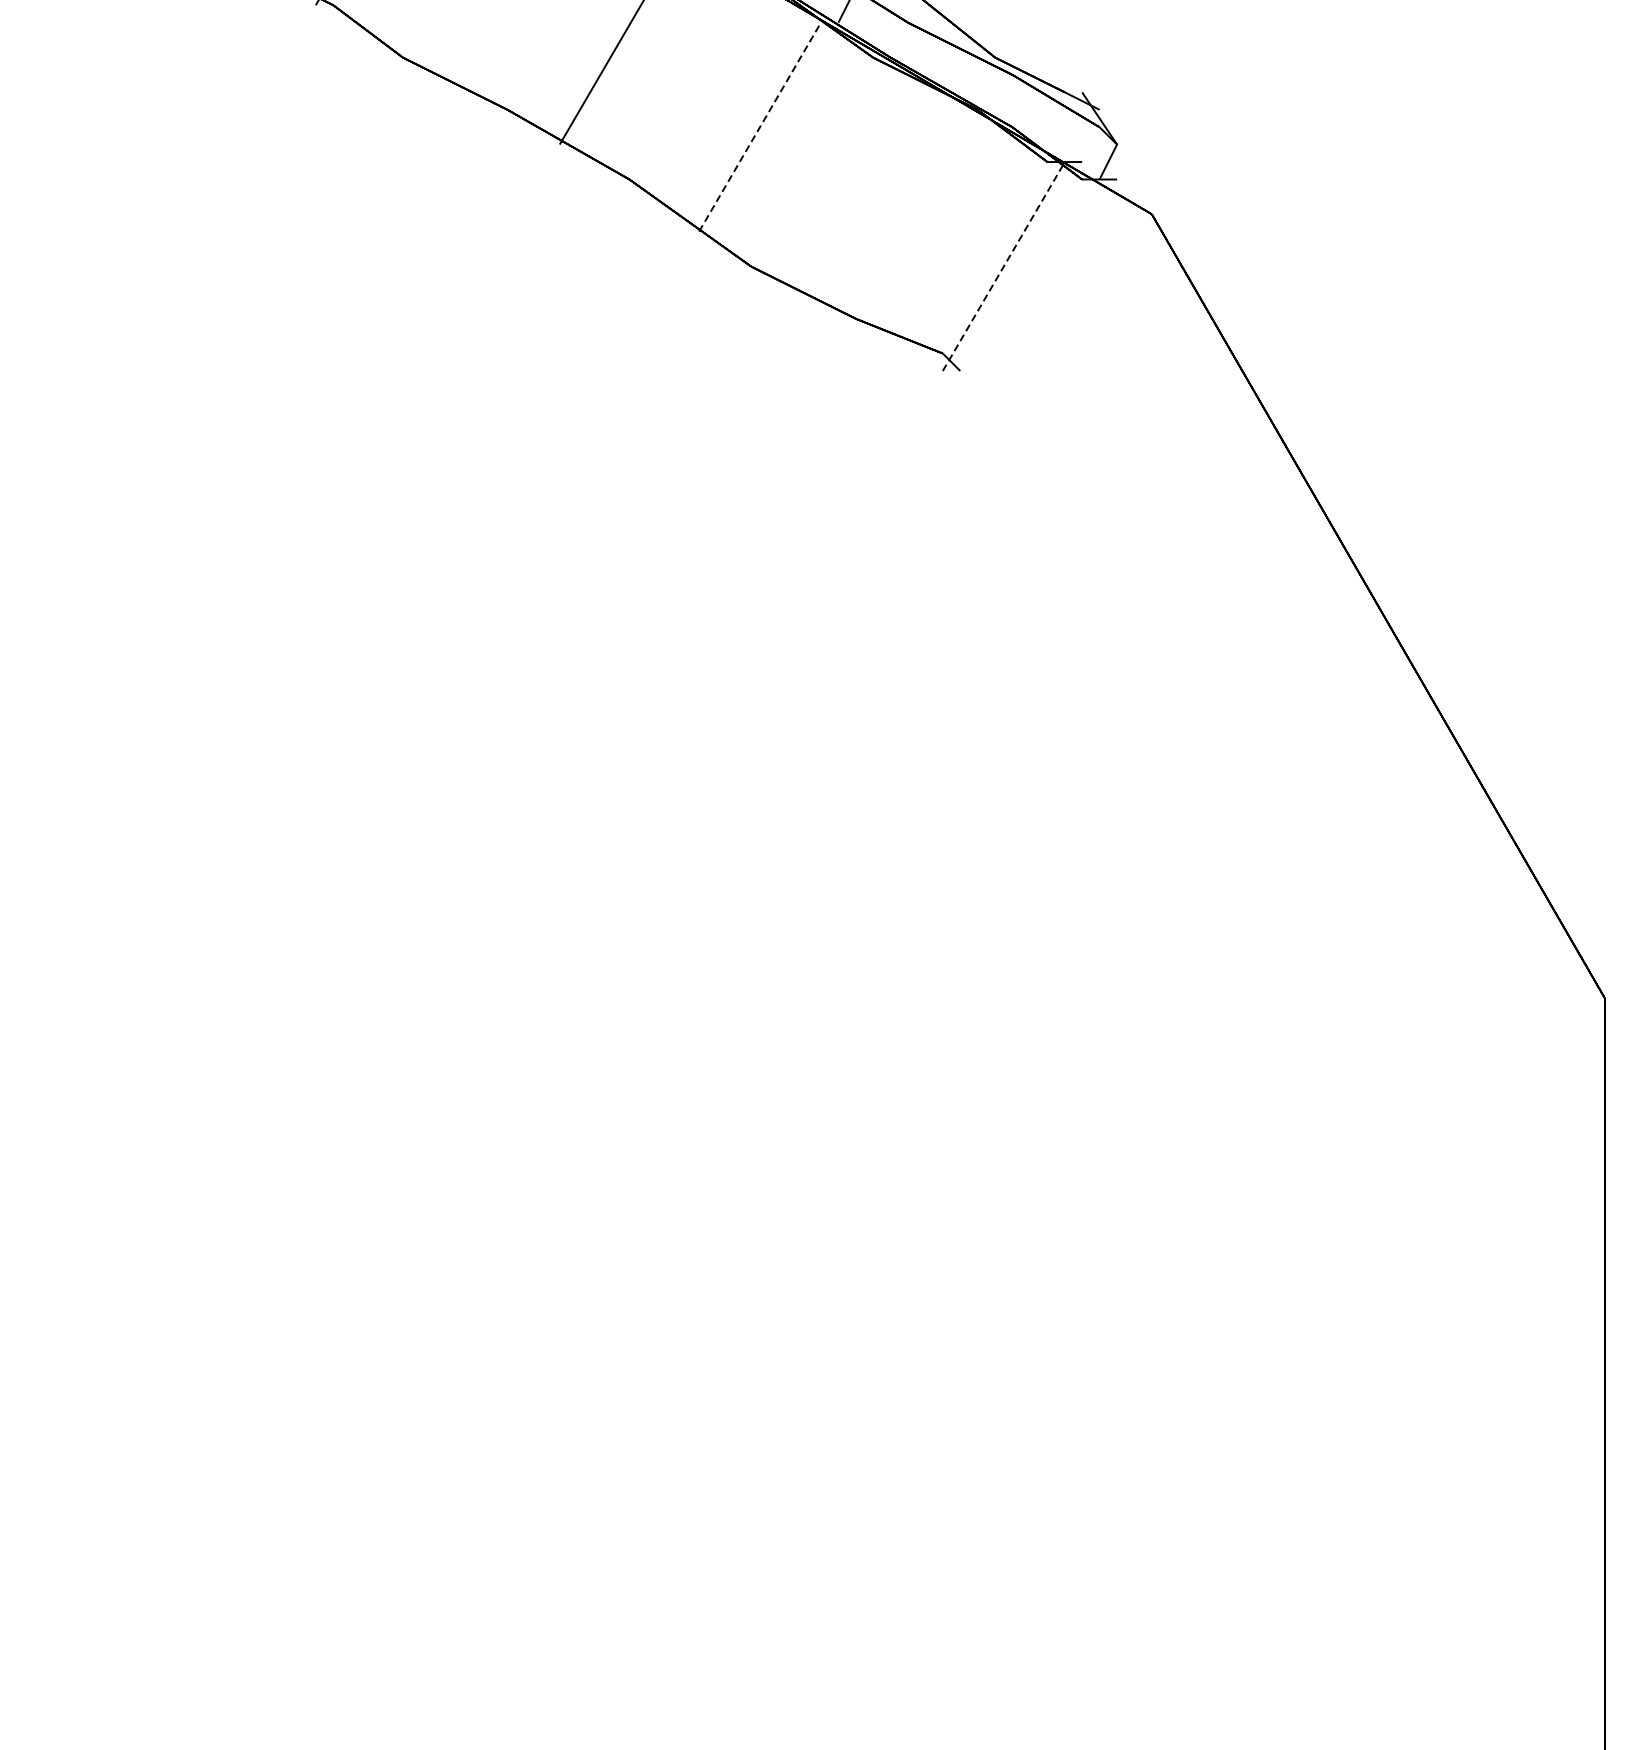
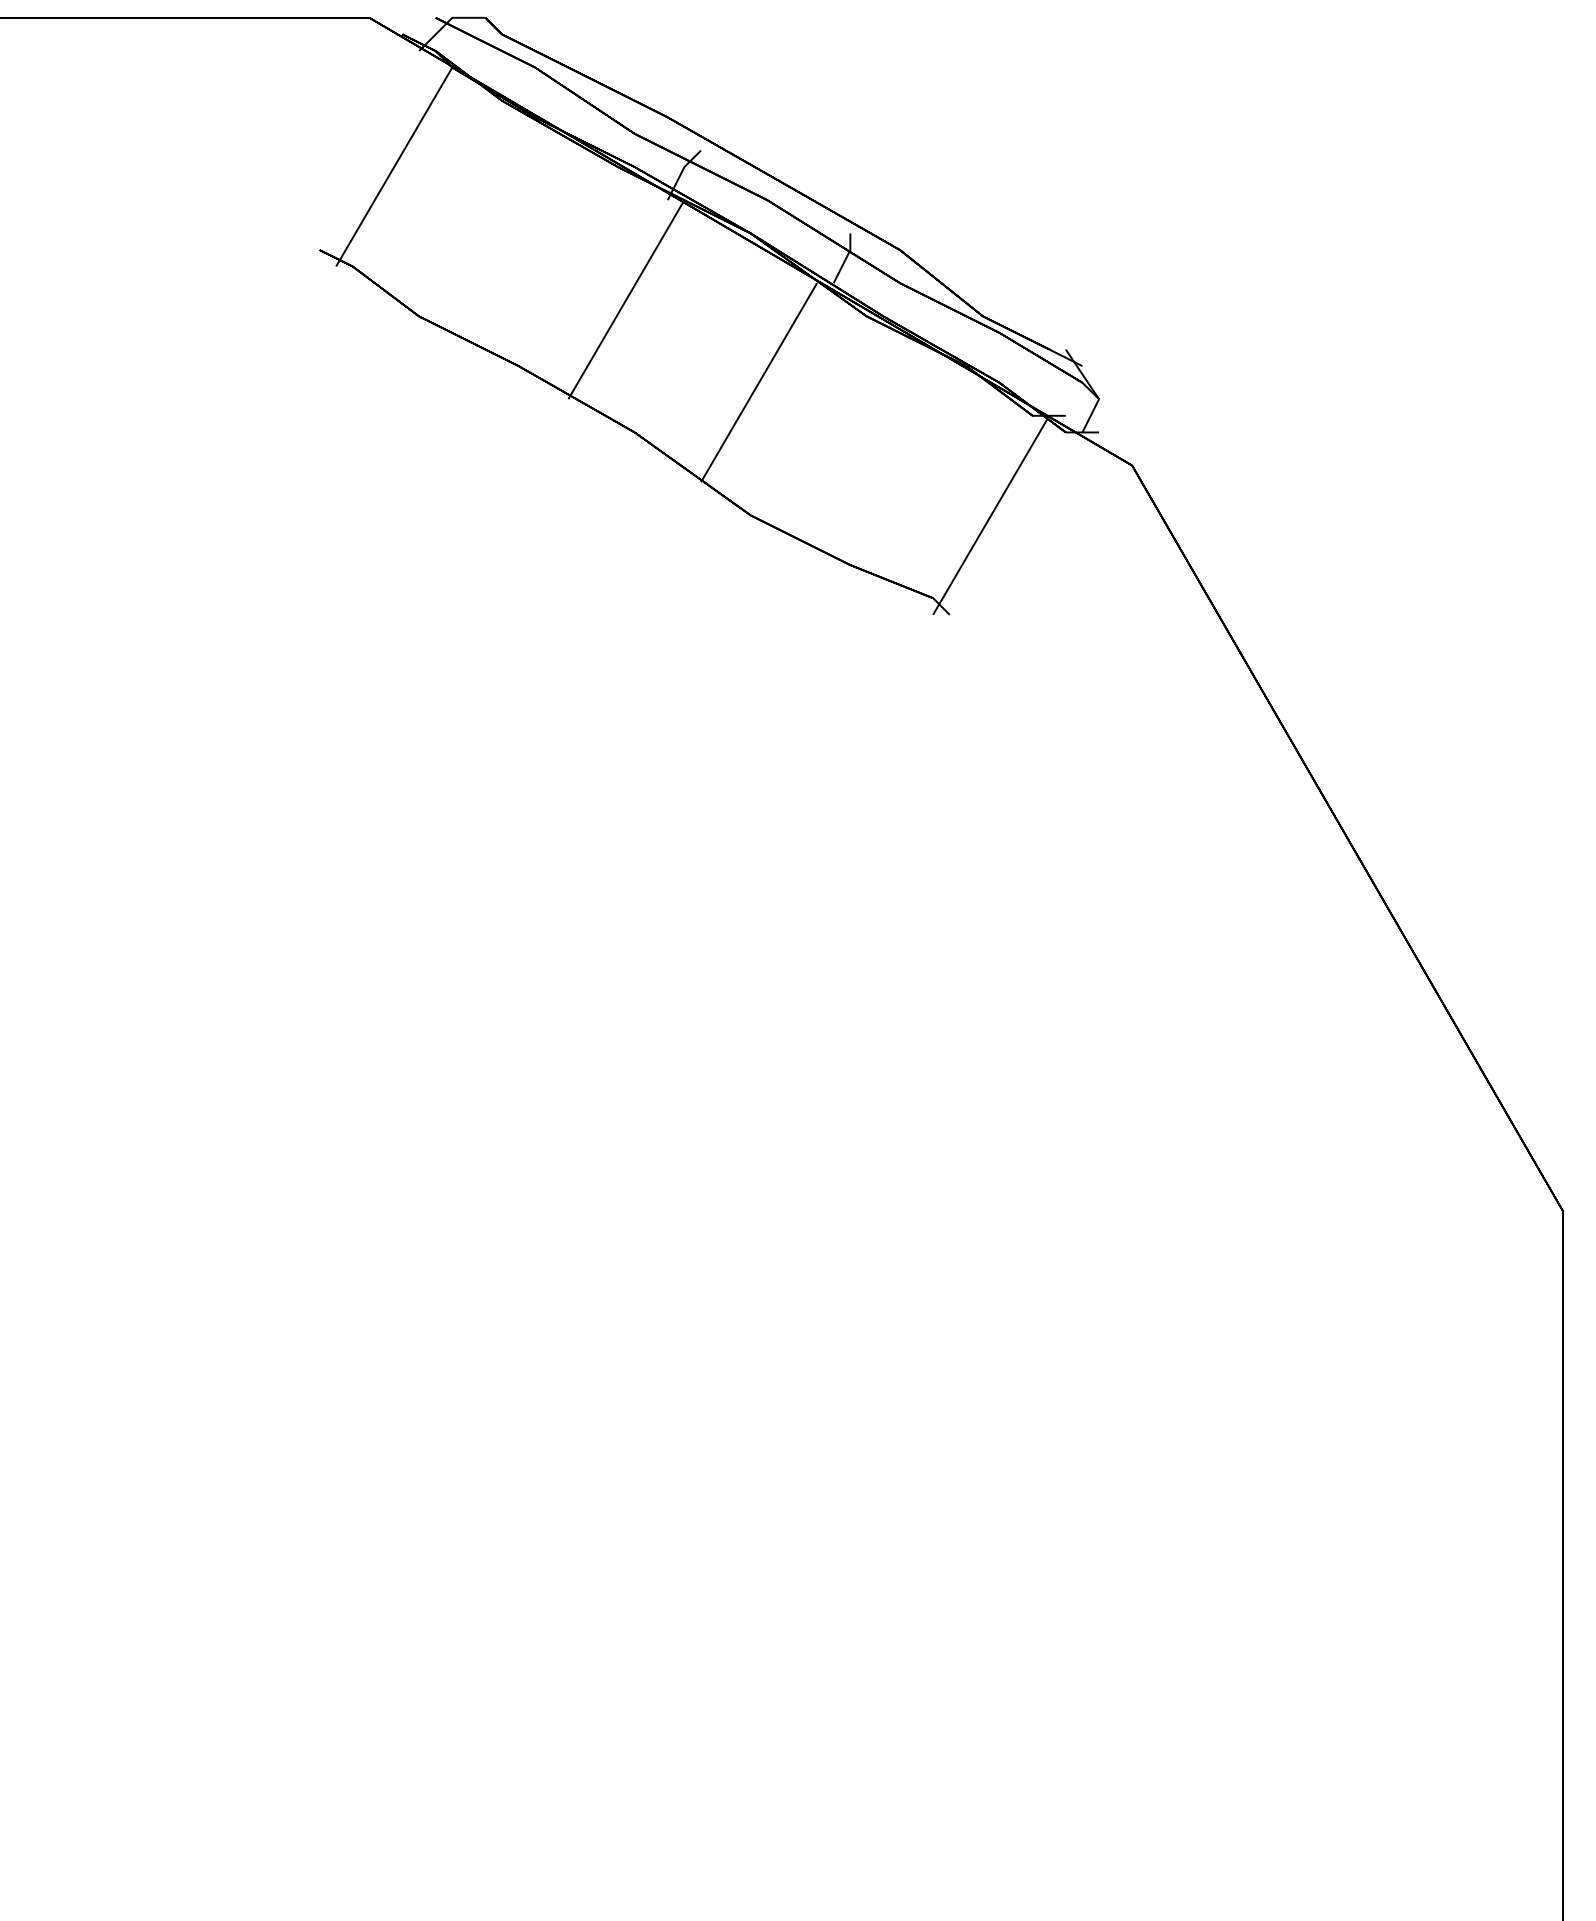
line: (760, 127) -> (759, 382), dashed -> solid
line: (1004, 265) -> (991, 514), dashed -> solid

